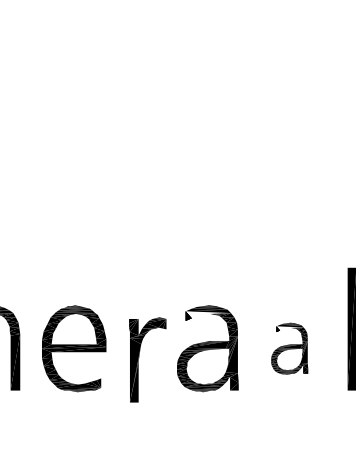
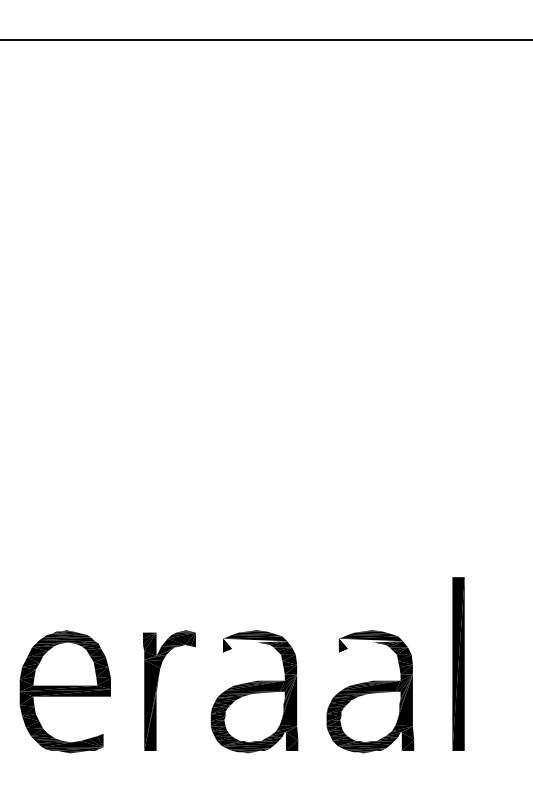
part: (289, 348) -> (370, 691), size x1.67
part: (139, 358) -> (157, 688), moved

